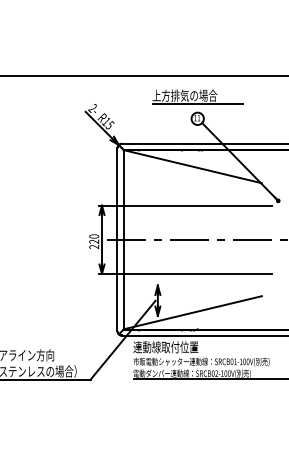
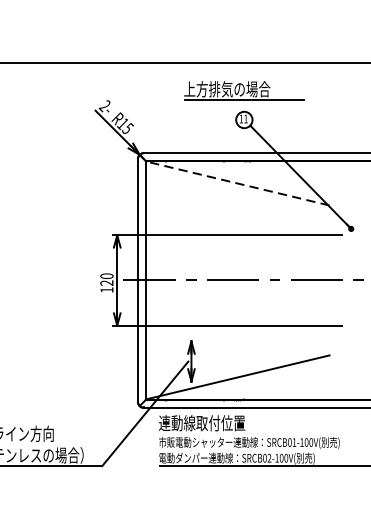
line: (192, 166) -> (237, 183), solid -> dashed
text: (93, 246) -> (105, 289), 220 -> 120

